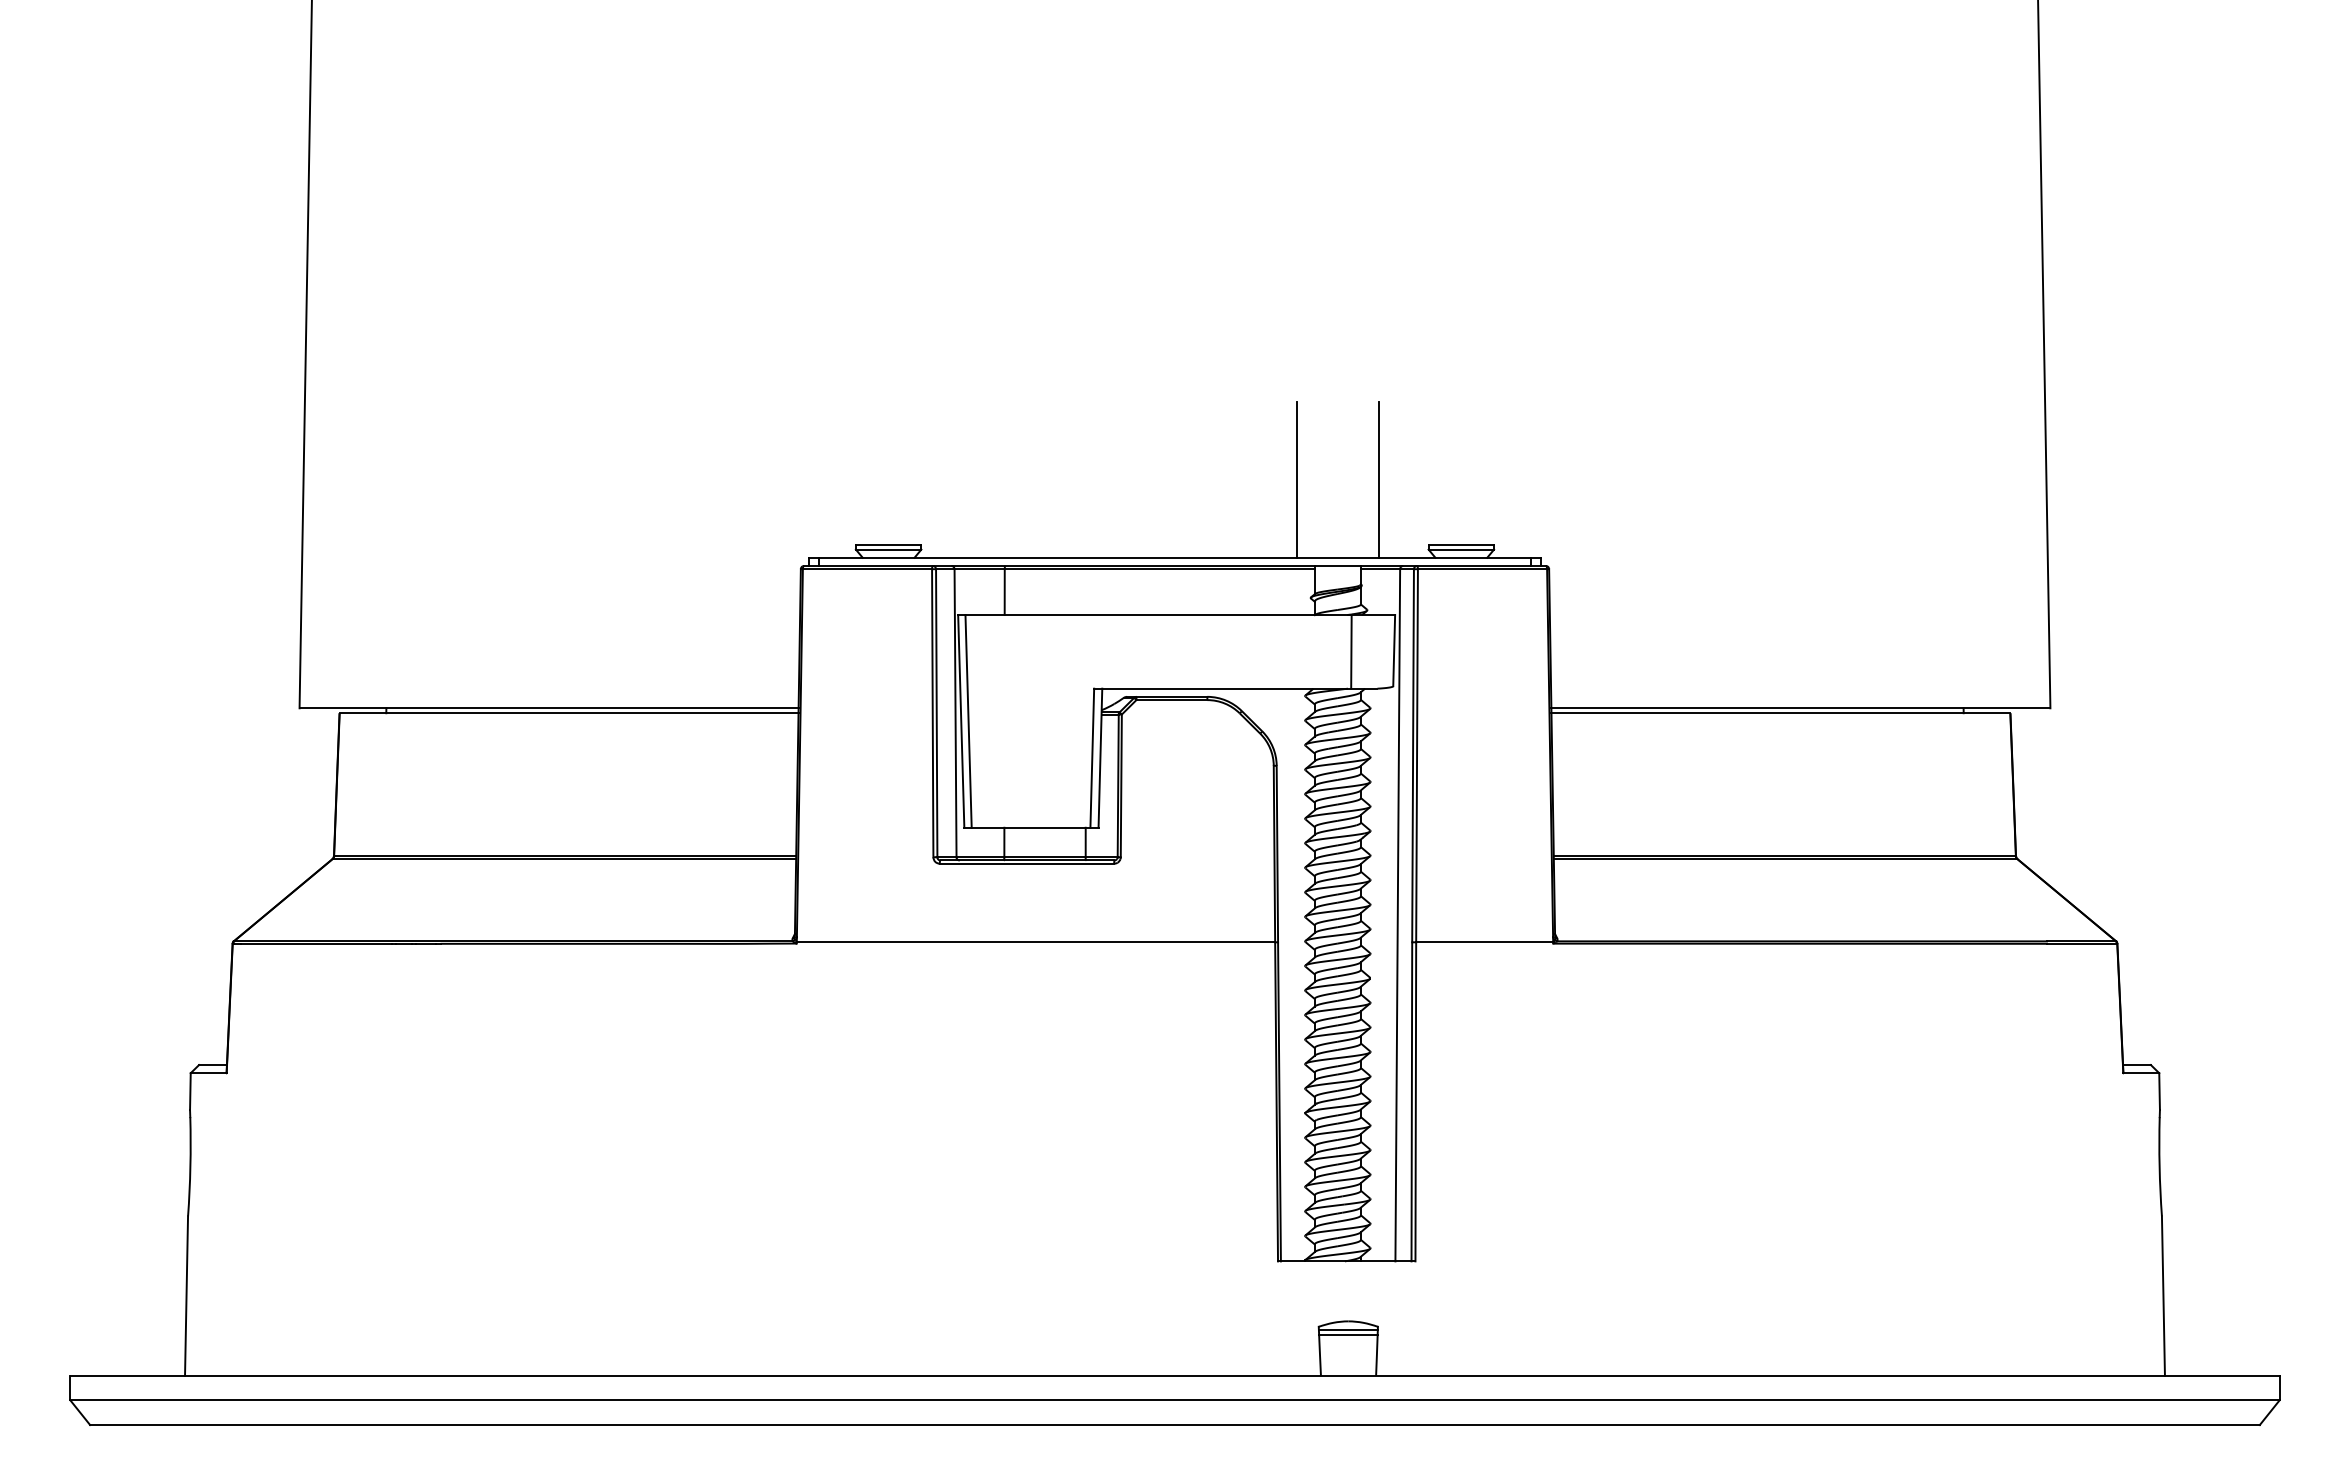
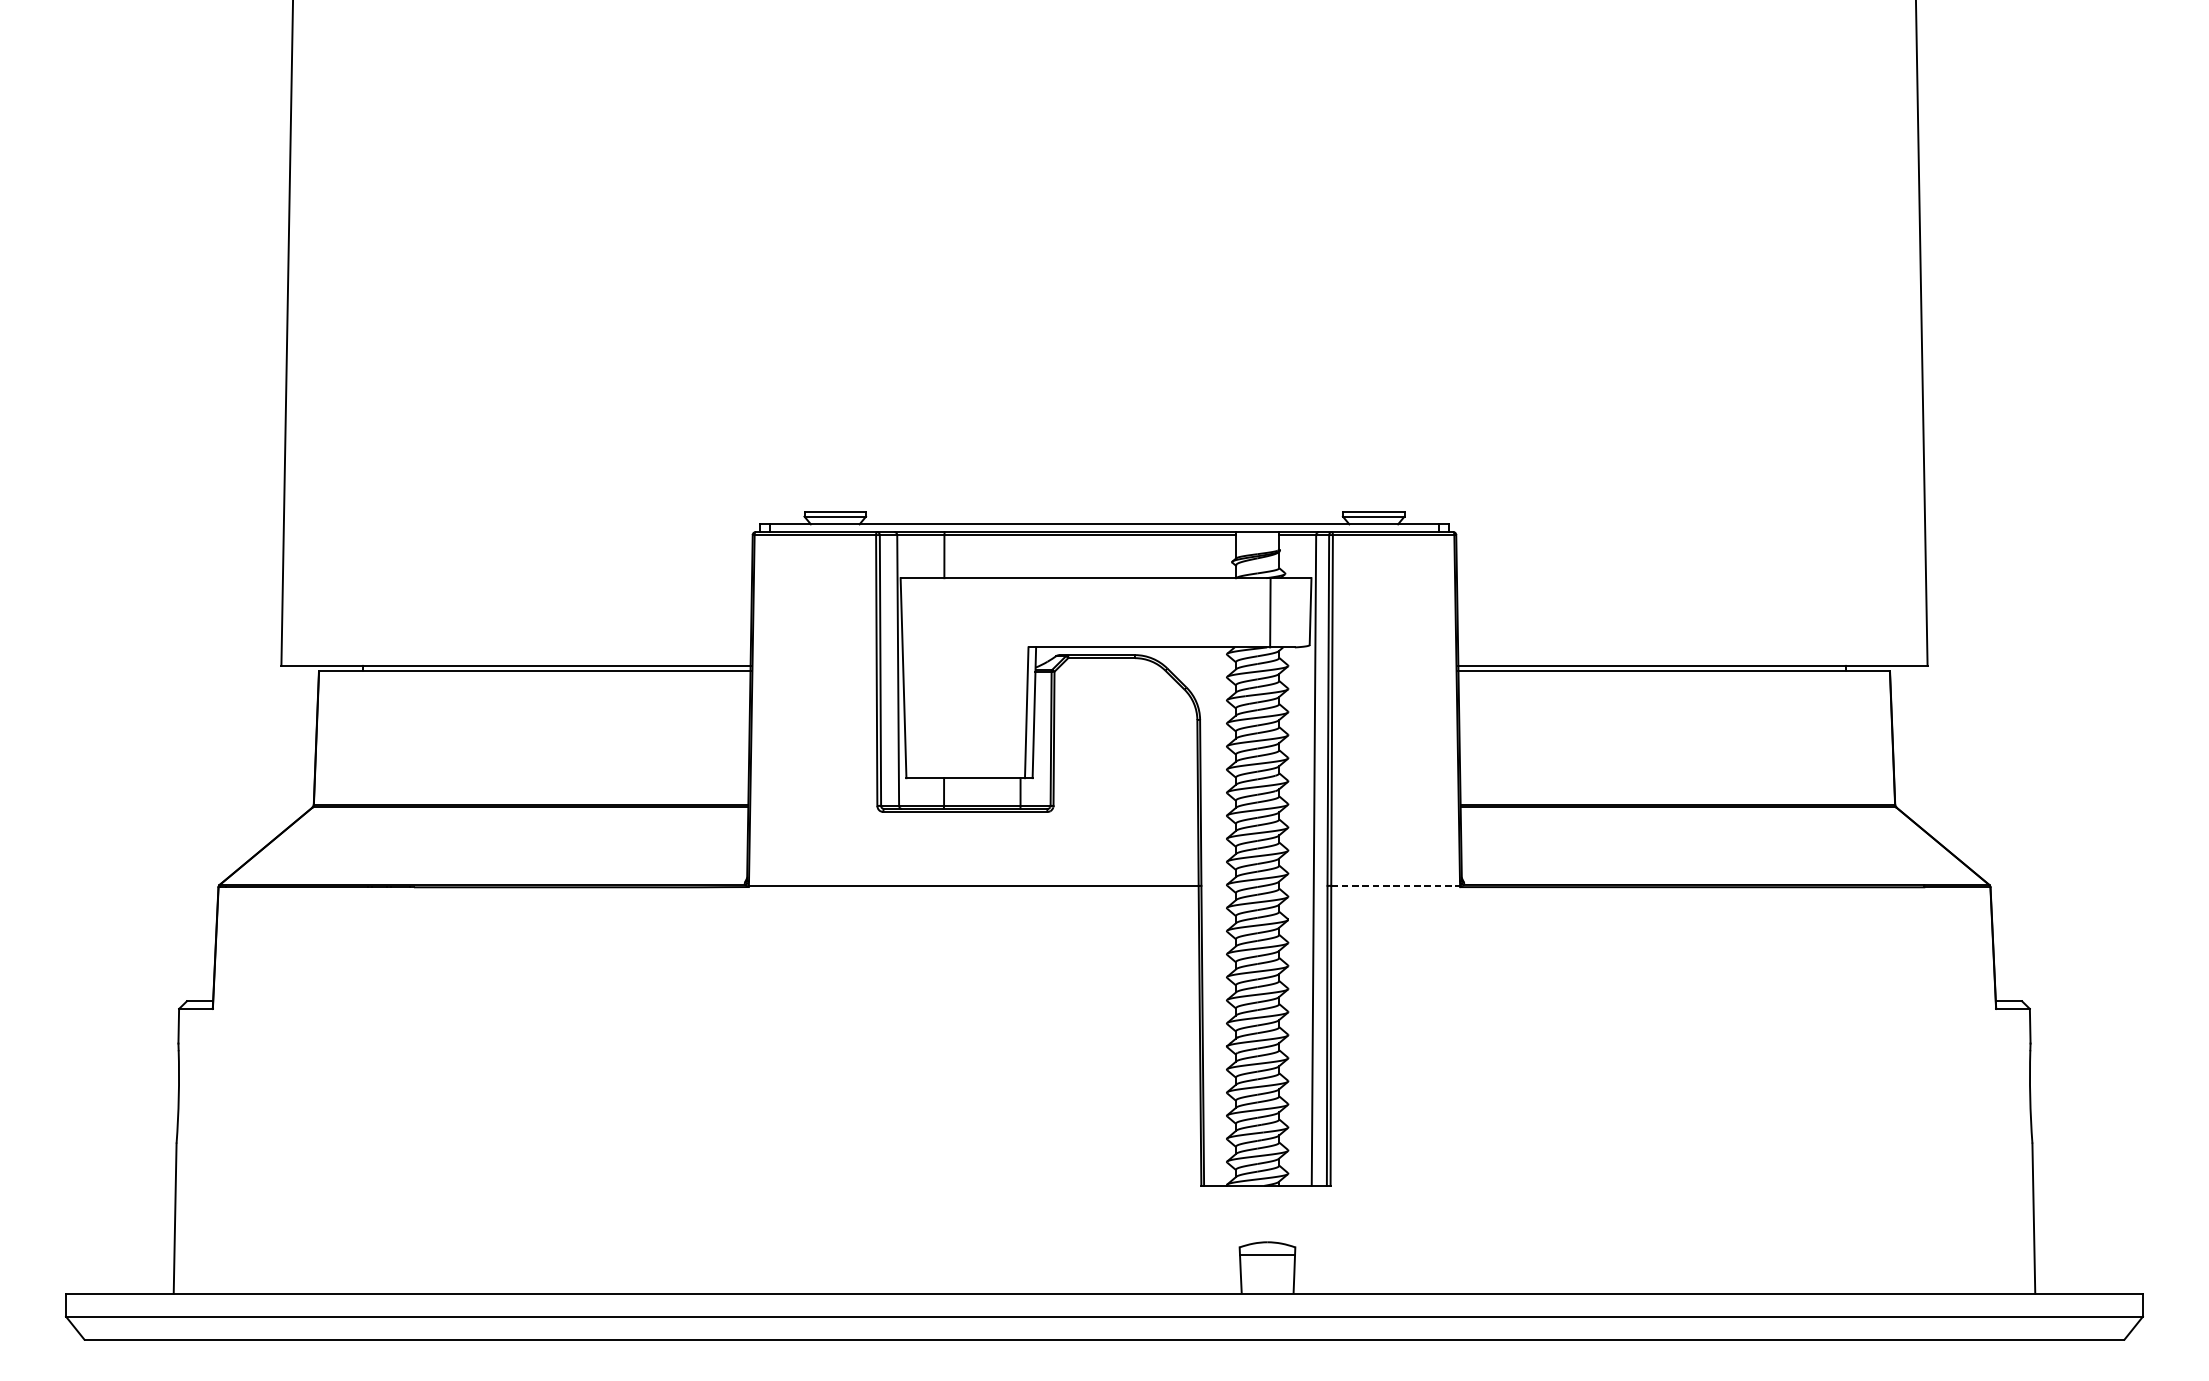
line: (1296, 479) -> (1218, 450), removed
line: (1378, 479) -> (1295, 450), removed
line: (968, 721) -> (910, 678), removed
line: (1484, 942) -> (1395, 886), solid -> dashed
line: (1347, 1330) -> (1266, 1250), removed

